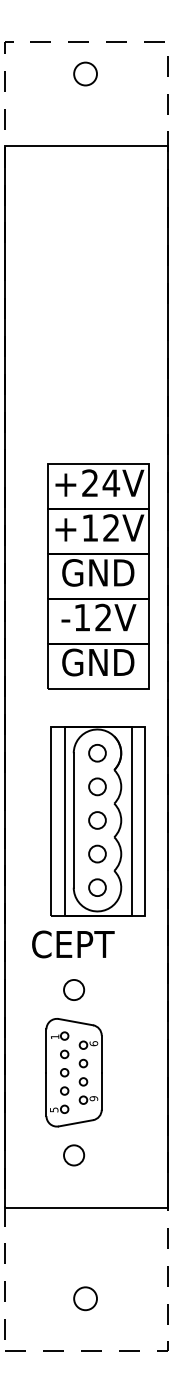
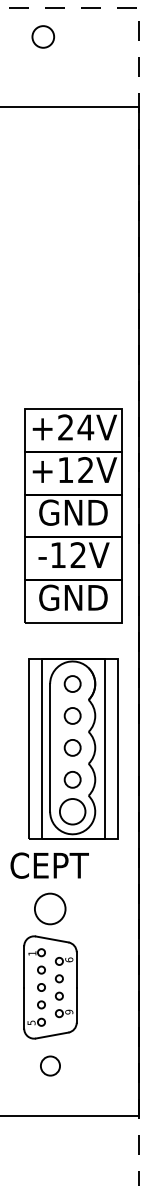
circle: (85, 73) -> (43, 36), moved
circle: (97, 887) -> (72, 811), size x1.6
circle: (74, 989) -> (50, 908), size x1.6

